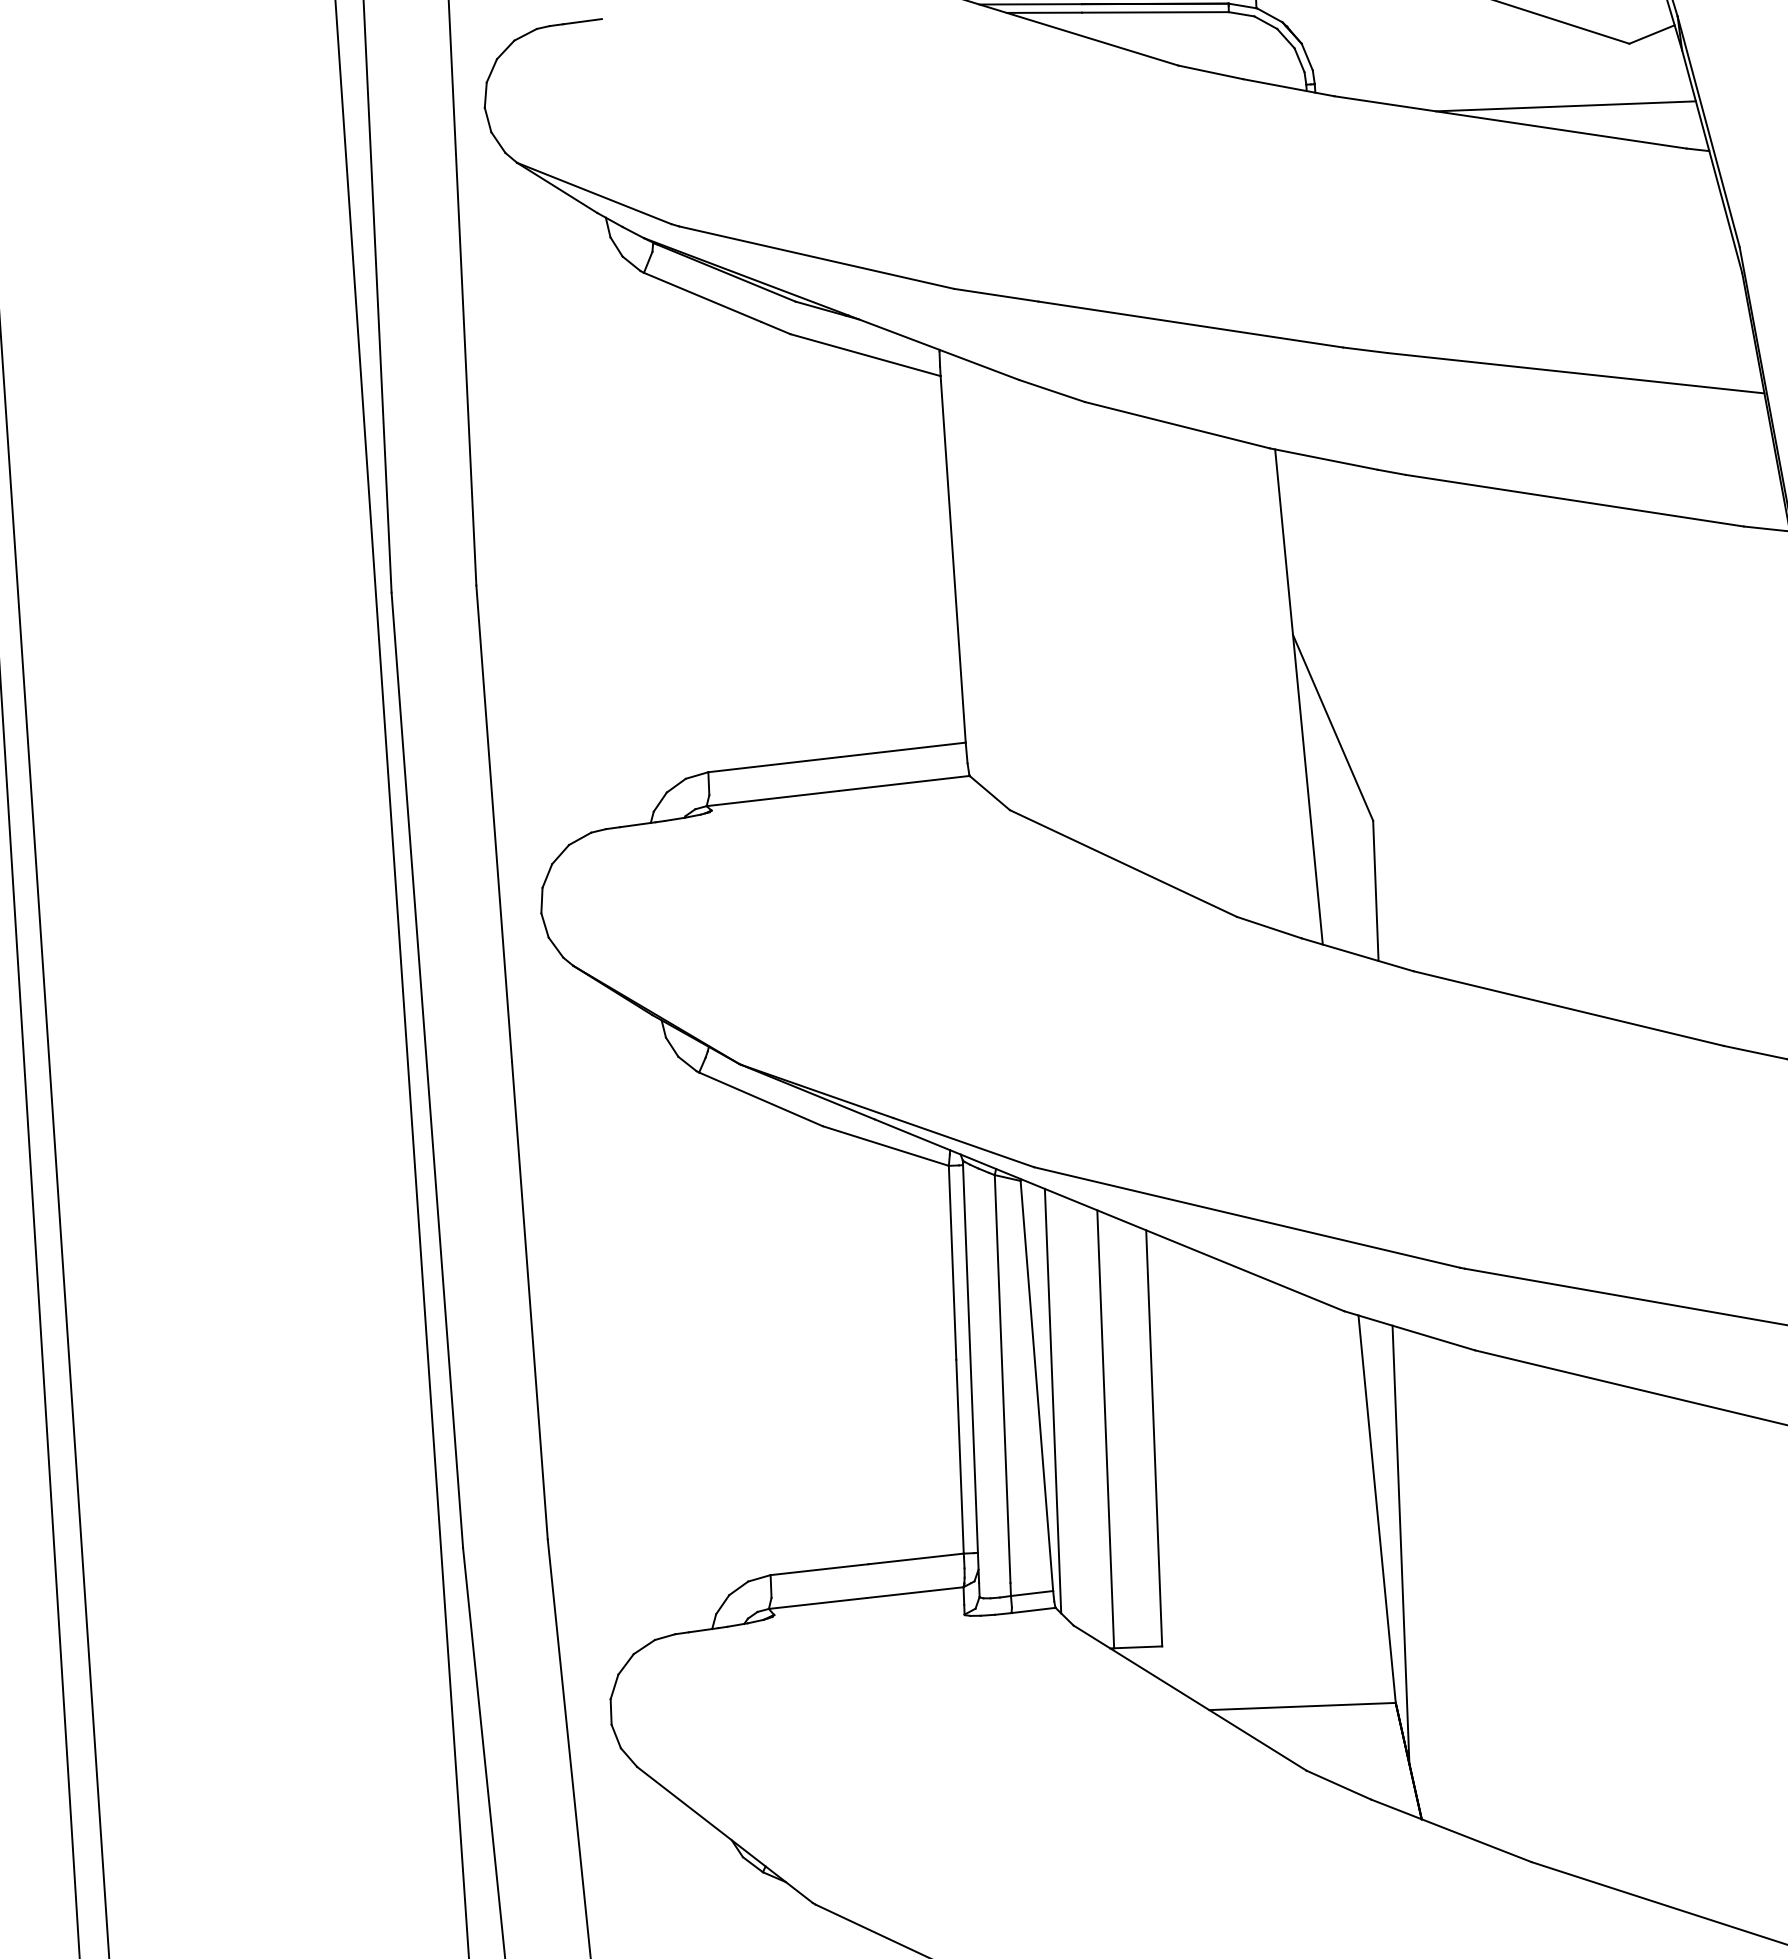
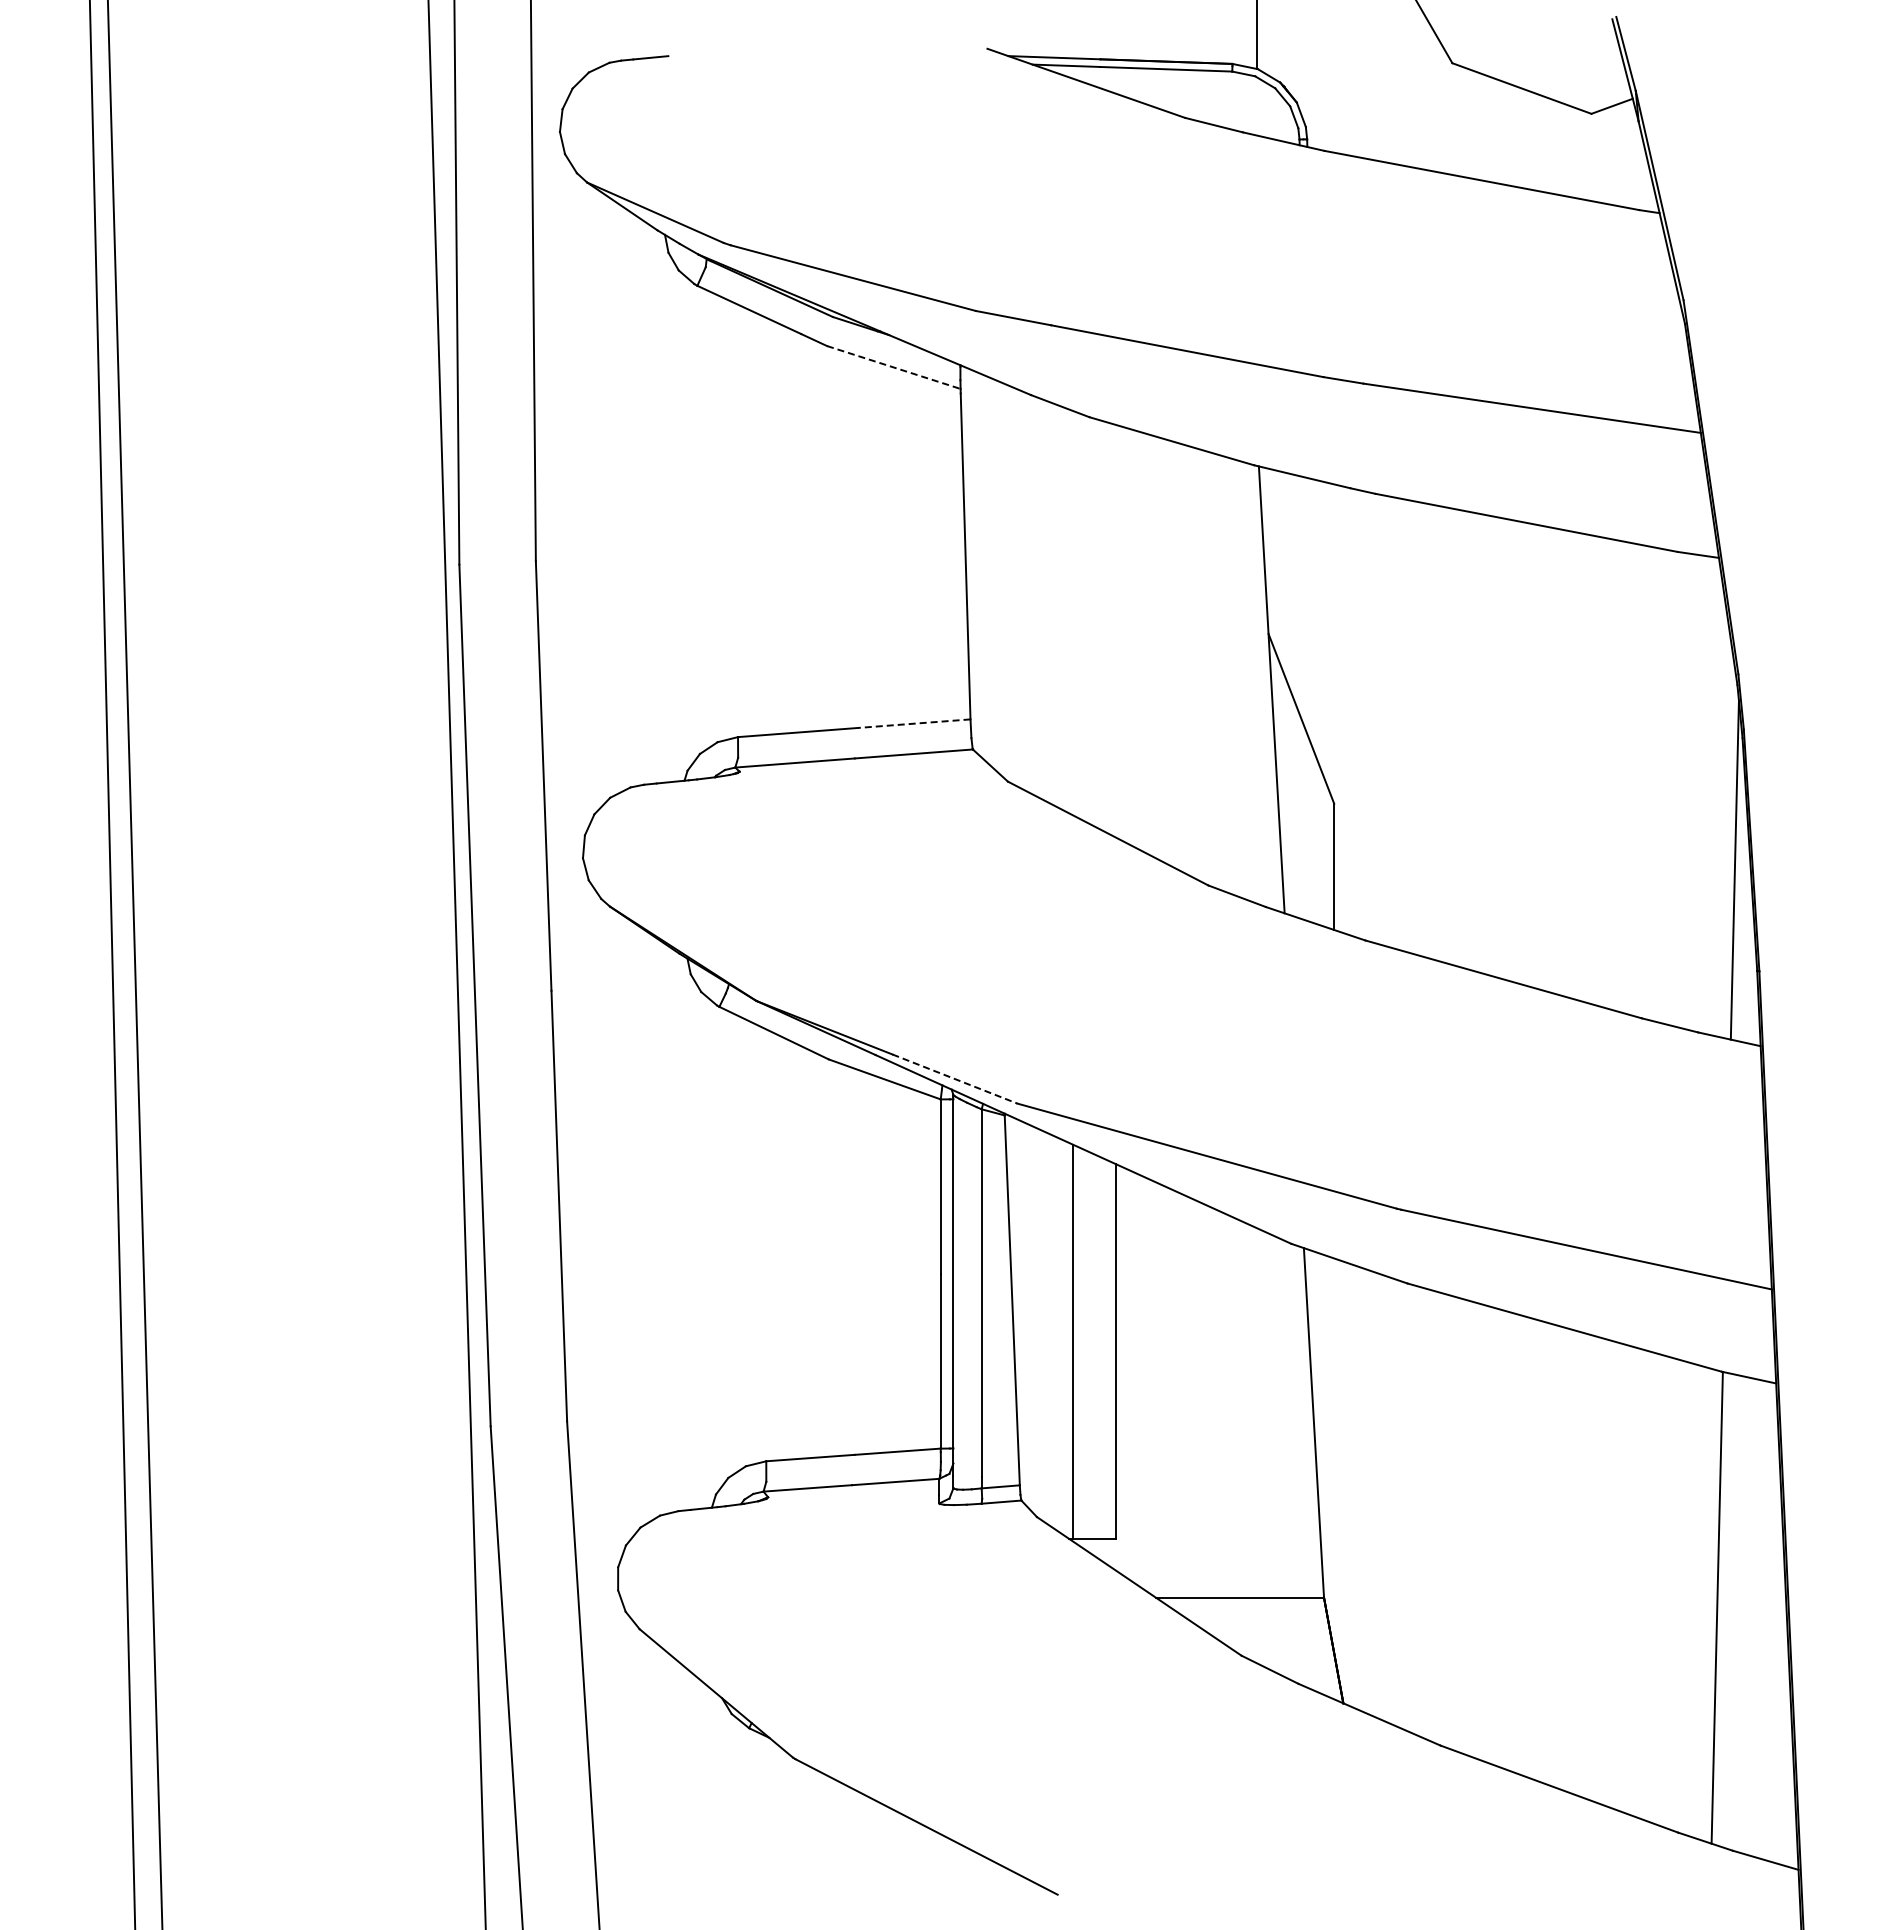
line: (1566, 105) -> (1532, 167), removed
line: (866, 355) -> (894, 367), solid -> dashed
line: (903, 749) -> (914, 723), solid -> dashed
line: (964, 1143) -> (955, 1079), solid -> dashed
line: (1053, 1401) -> (1026, 1314), removed
line: (1401, 1544) -> (1334, 1455), removed

